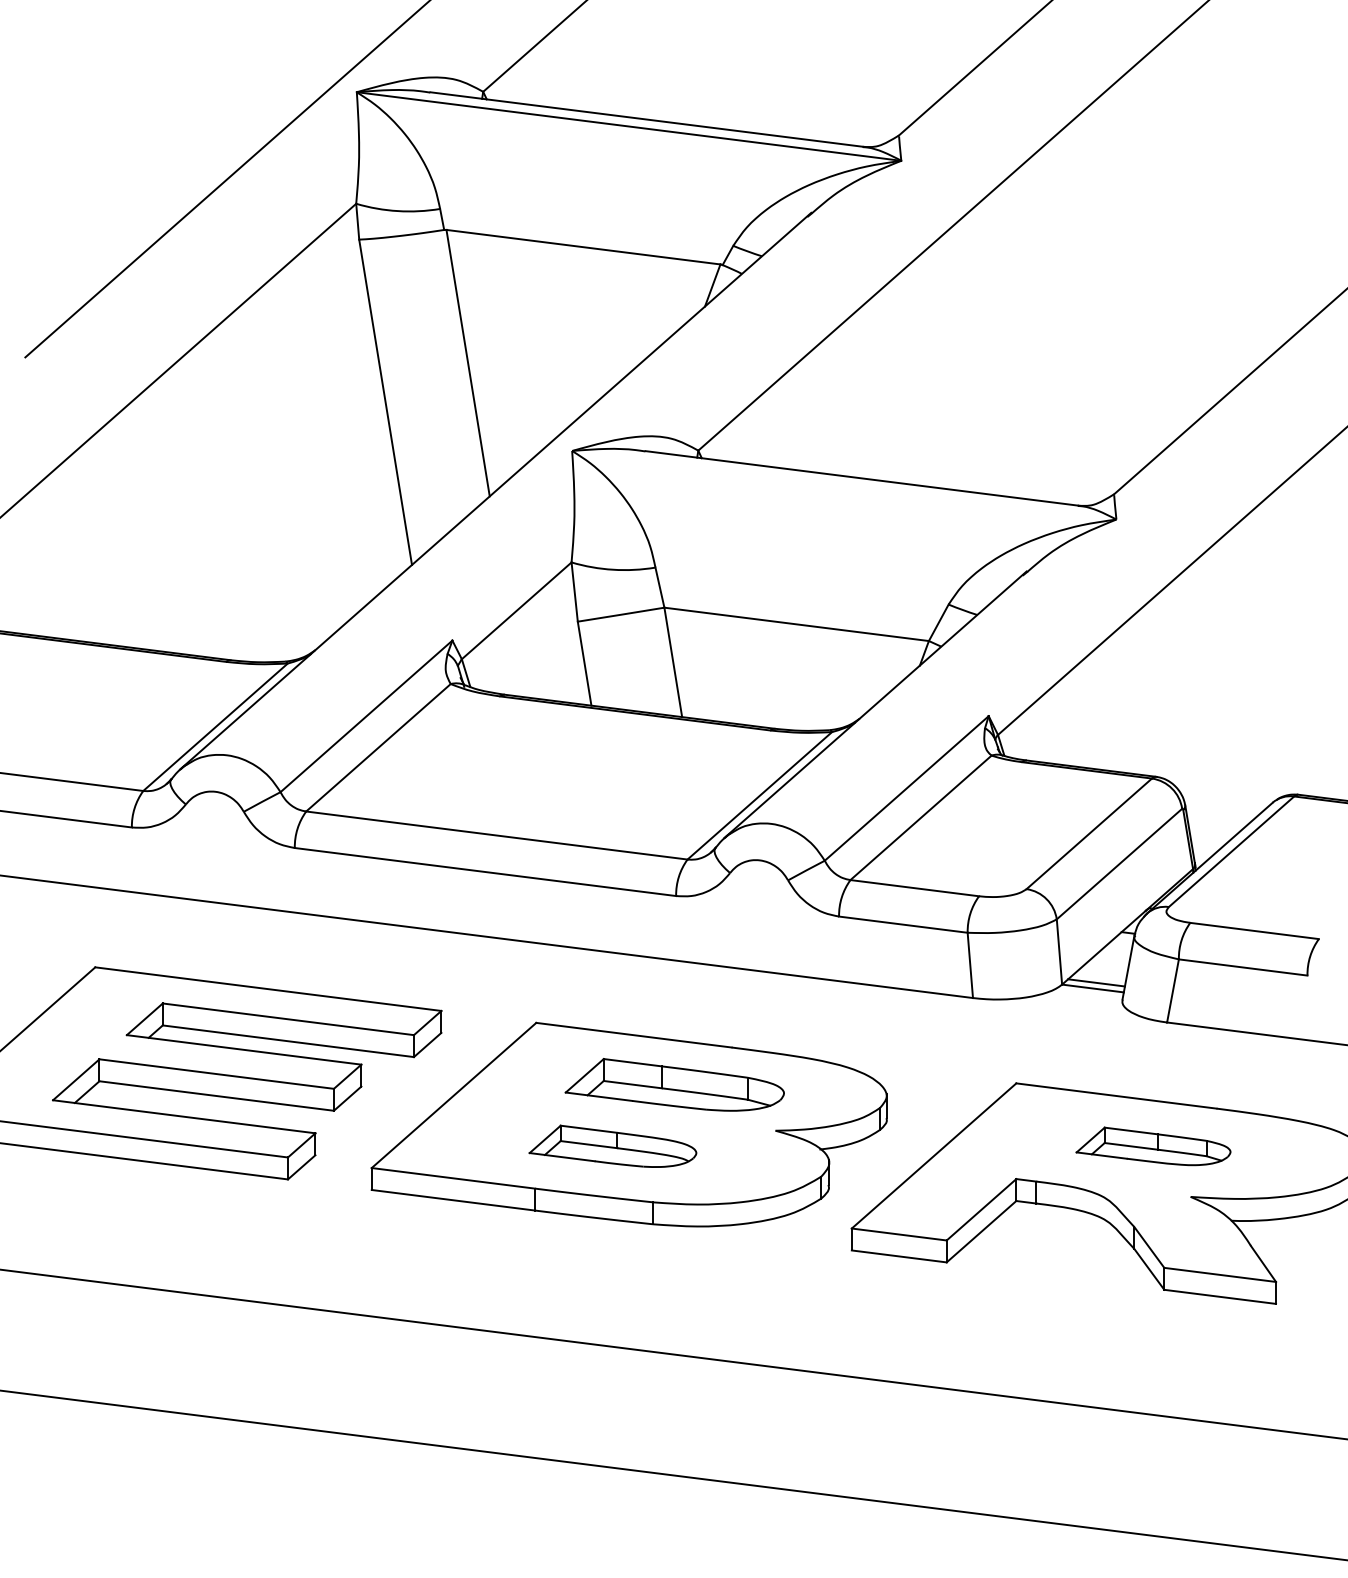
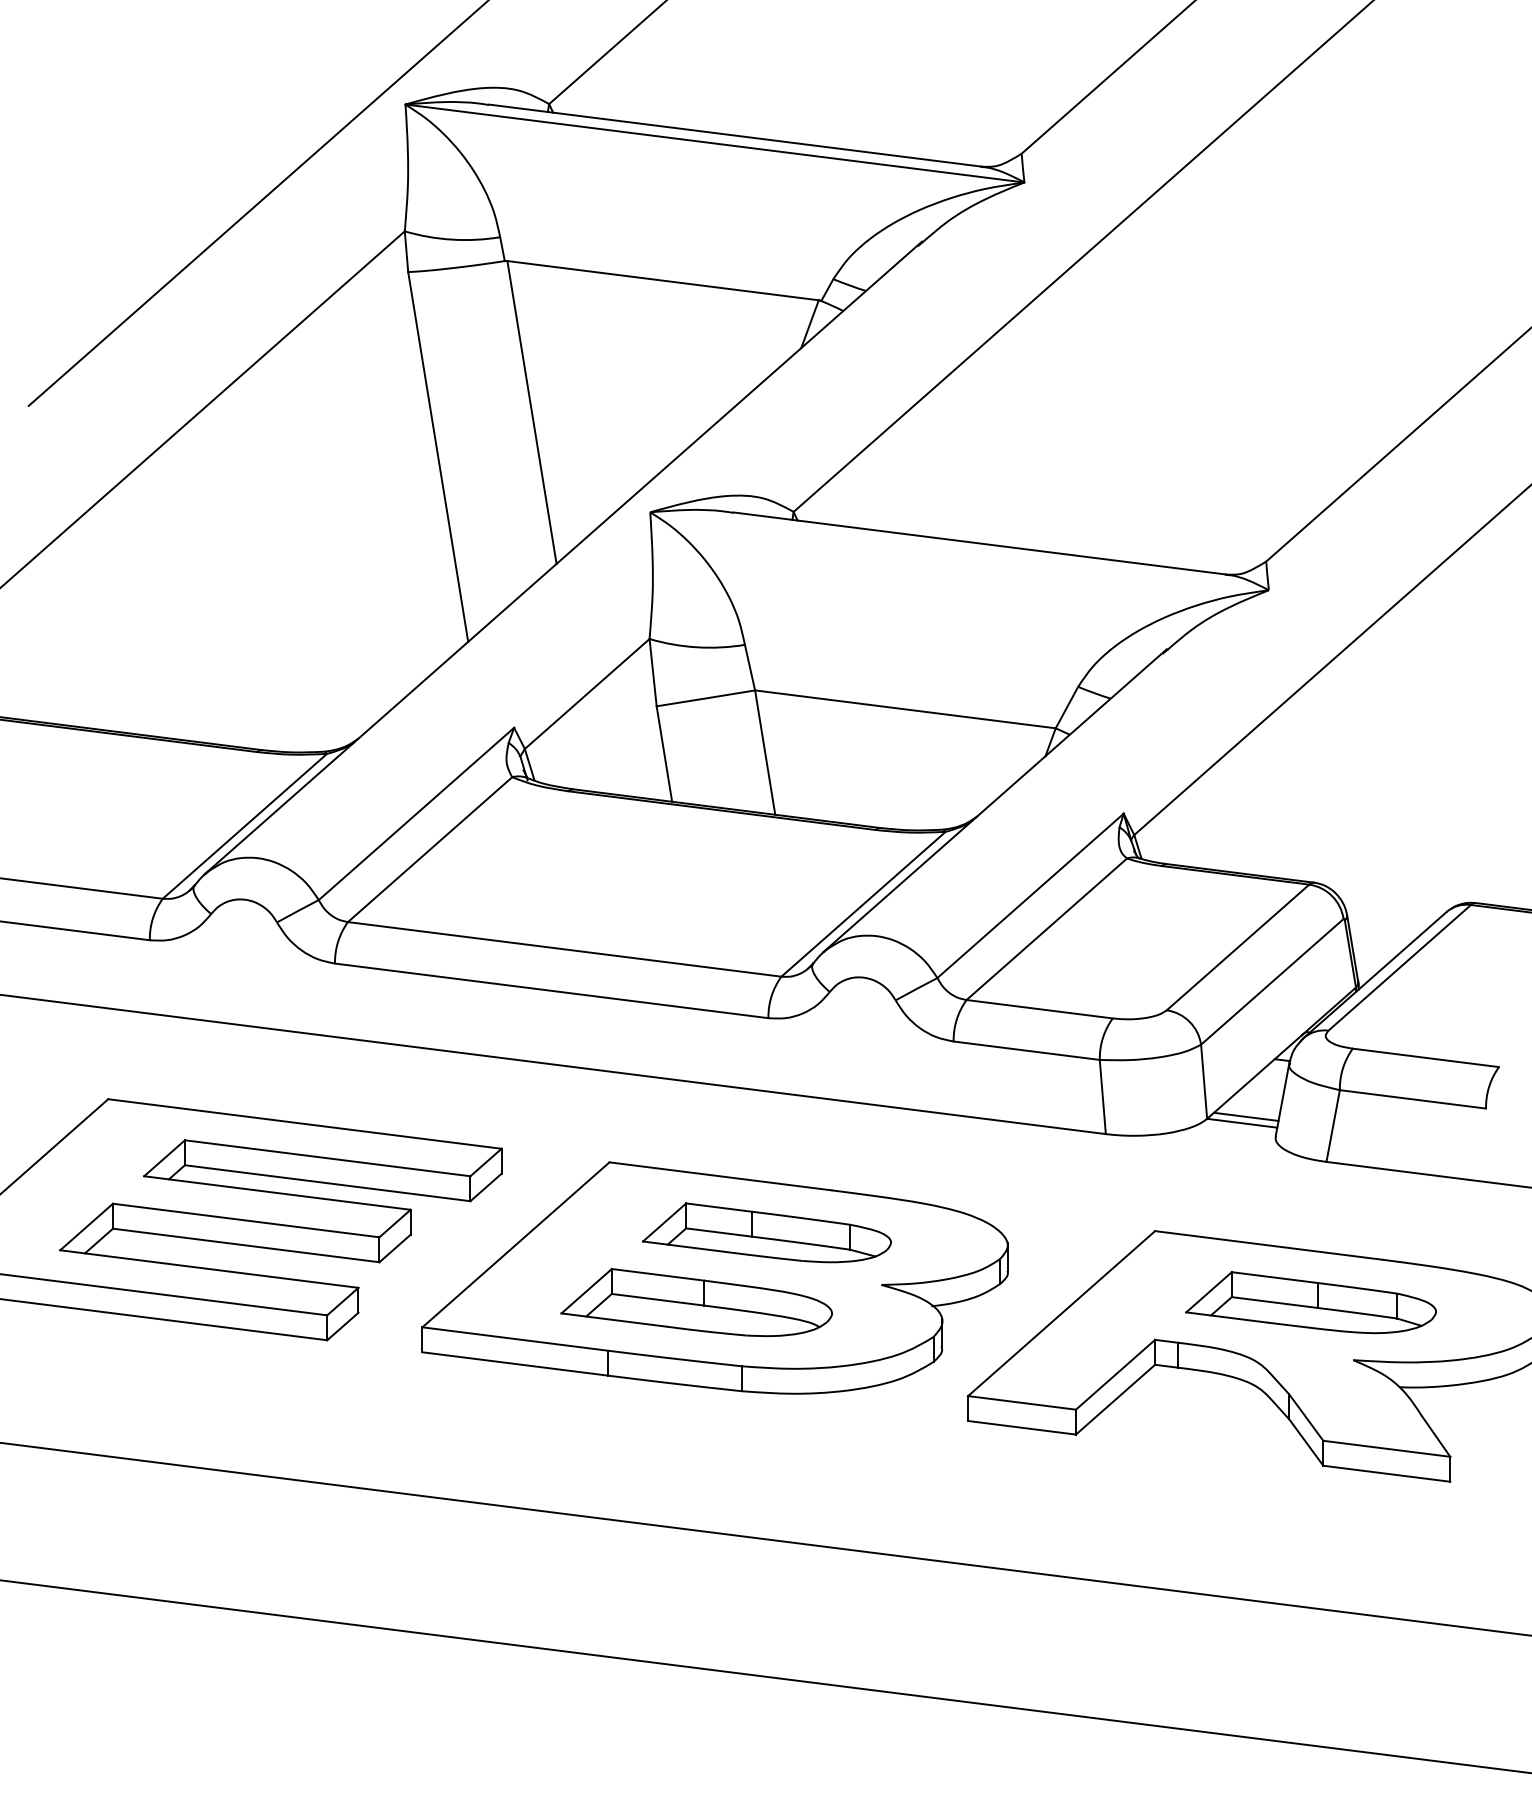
part: (612, 1146) -> (696, 1302), size x1.43
part: (1153, 1146) -> (1310, 1302), size x1.43

